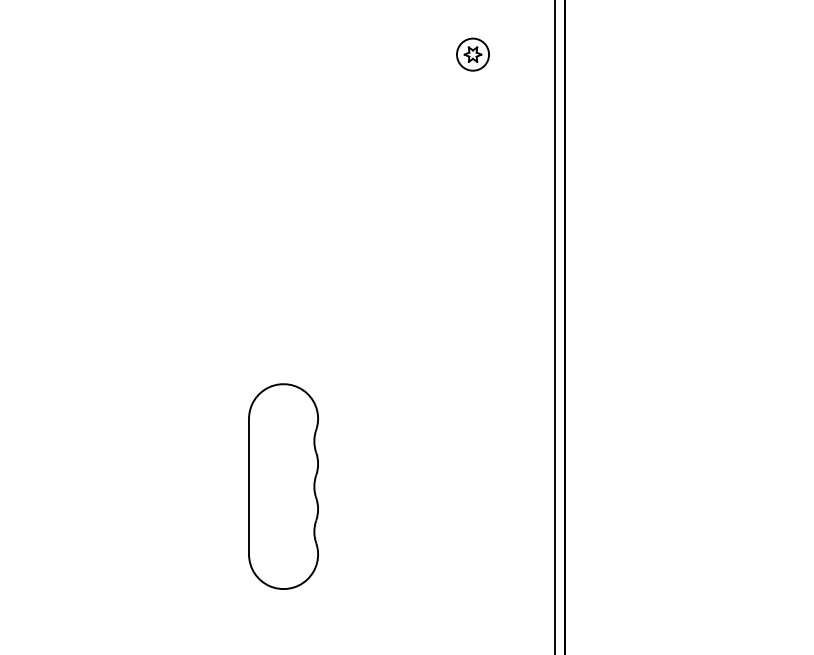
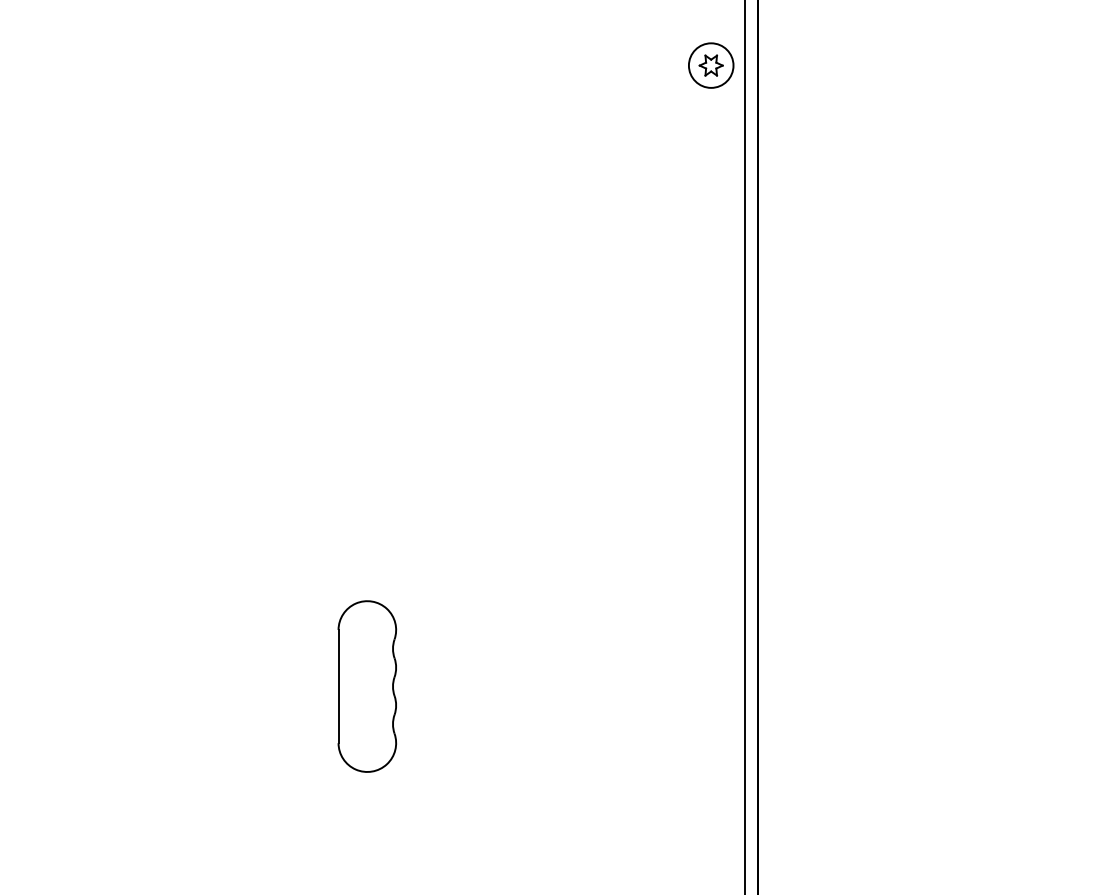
part: (472, 54) -> (710, 65), moved
part: (283, 486) -> (367, 686), size x0.6

